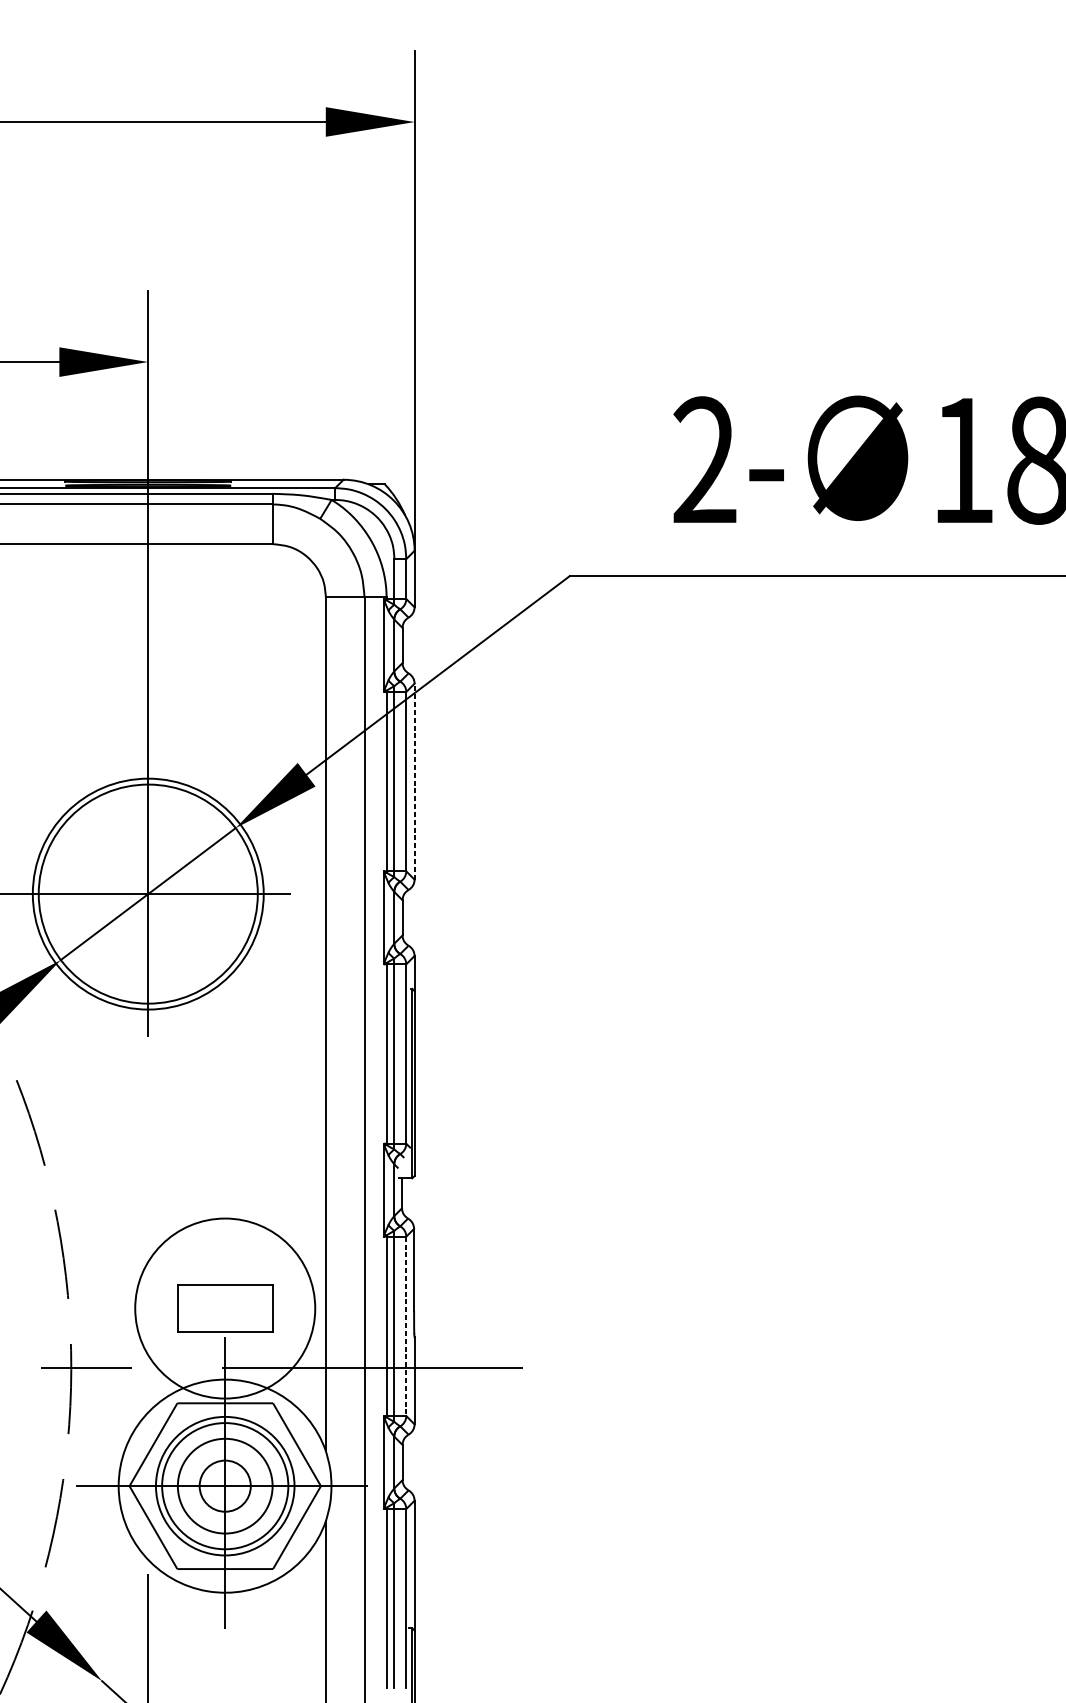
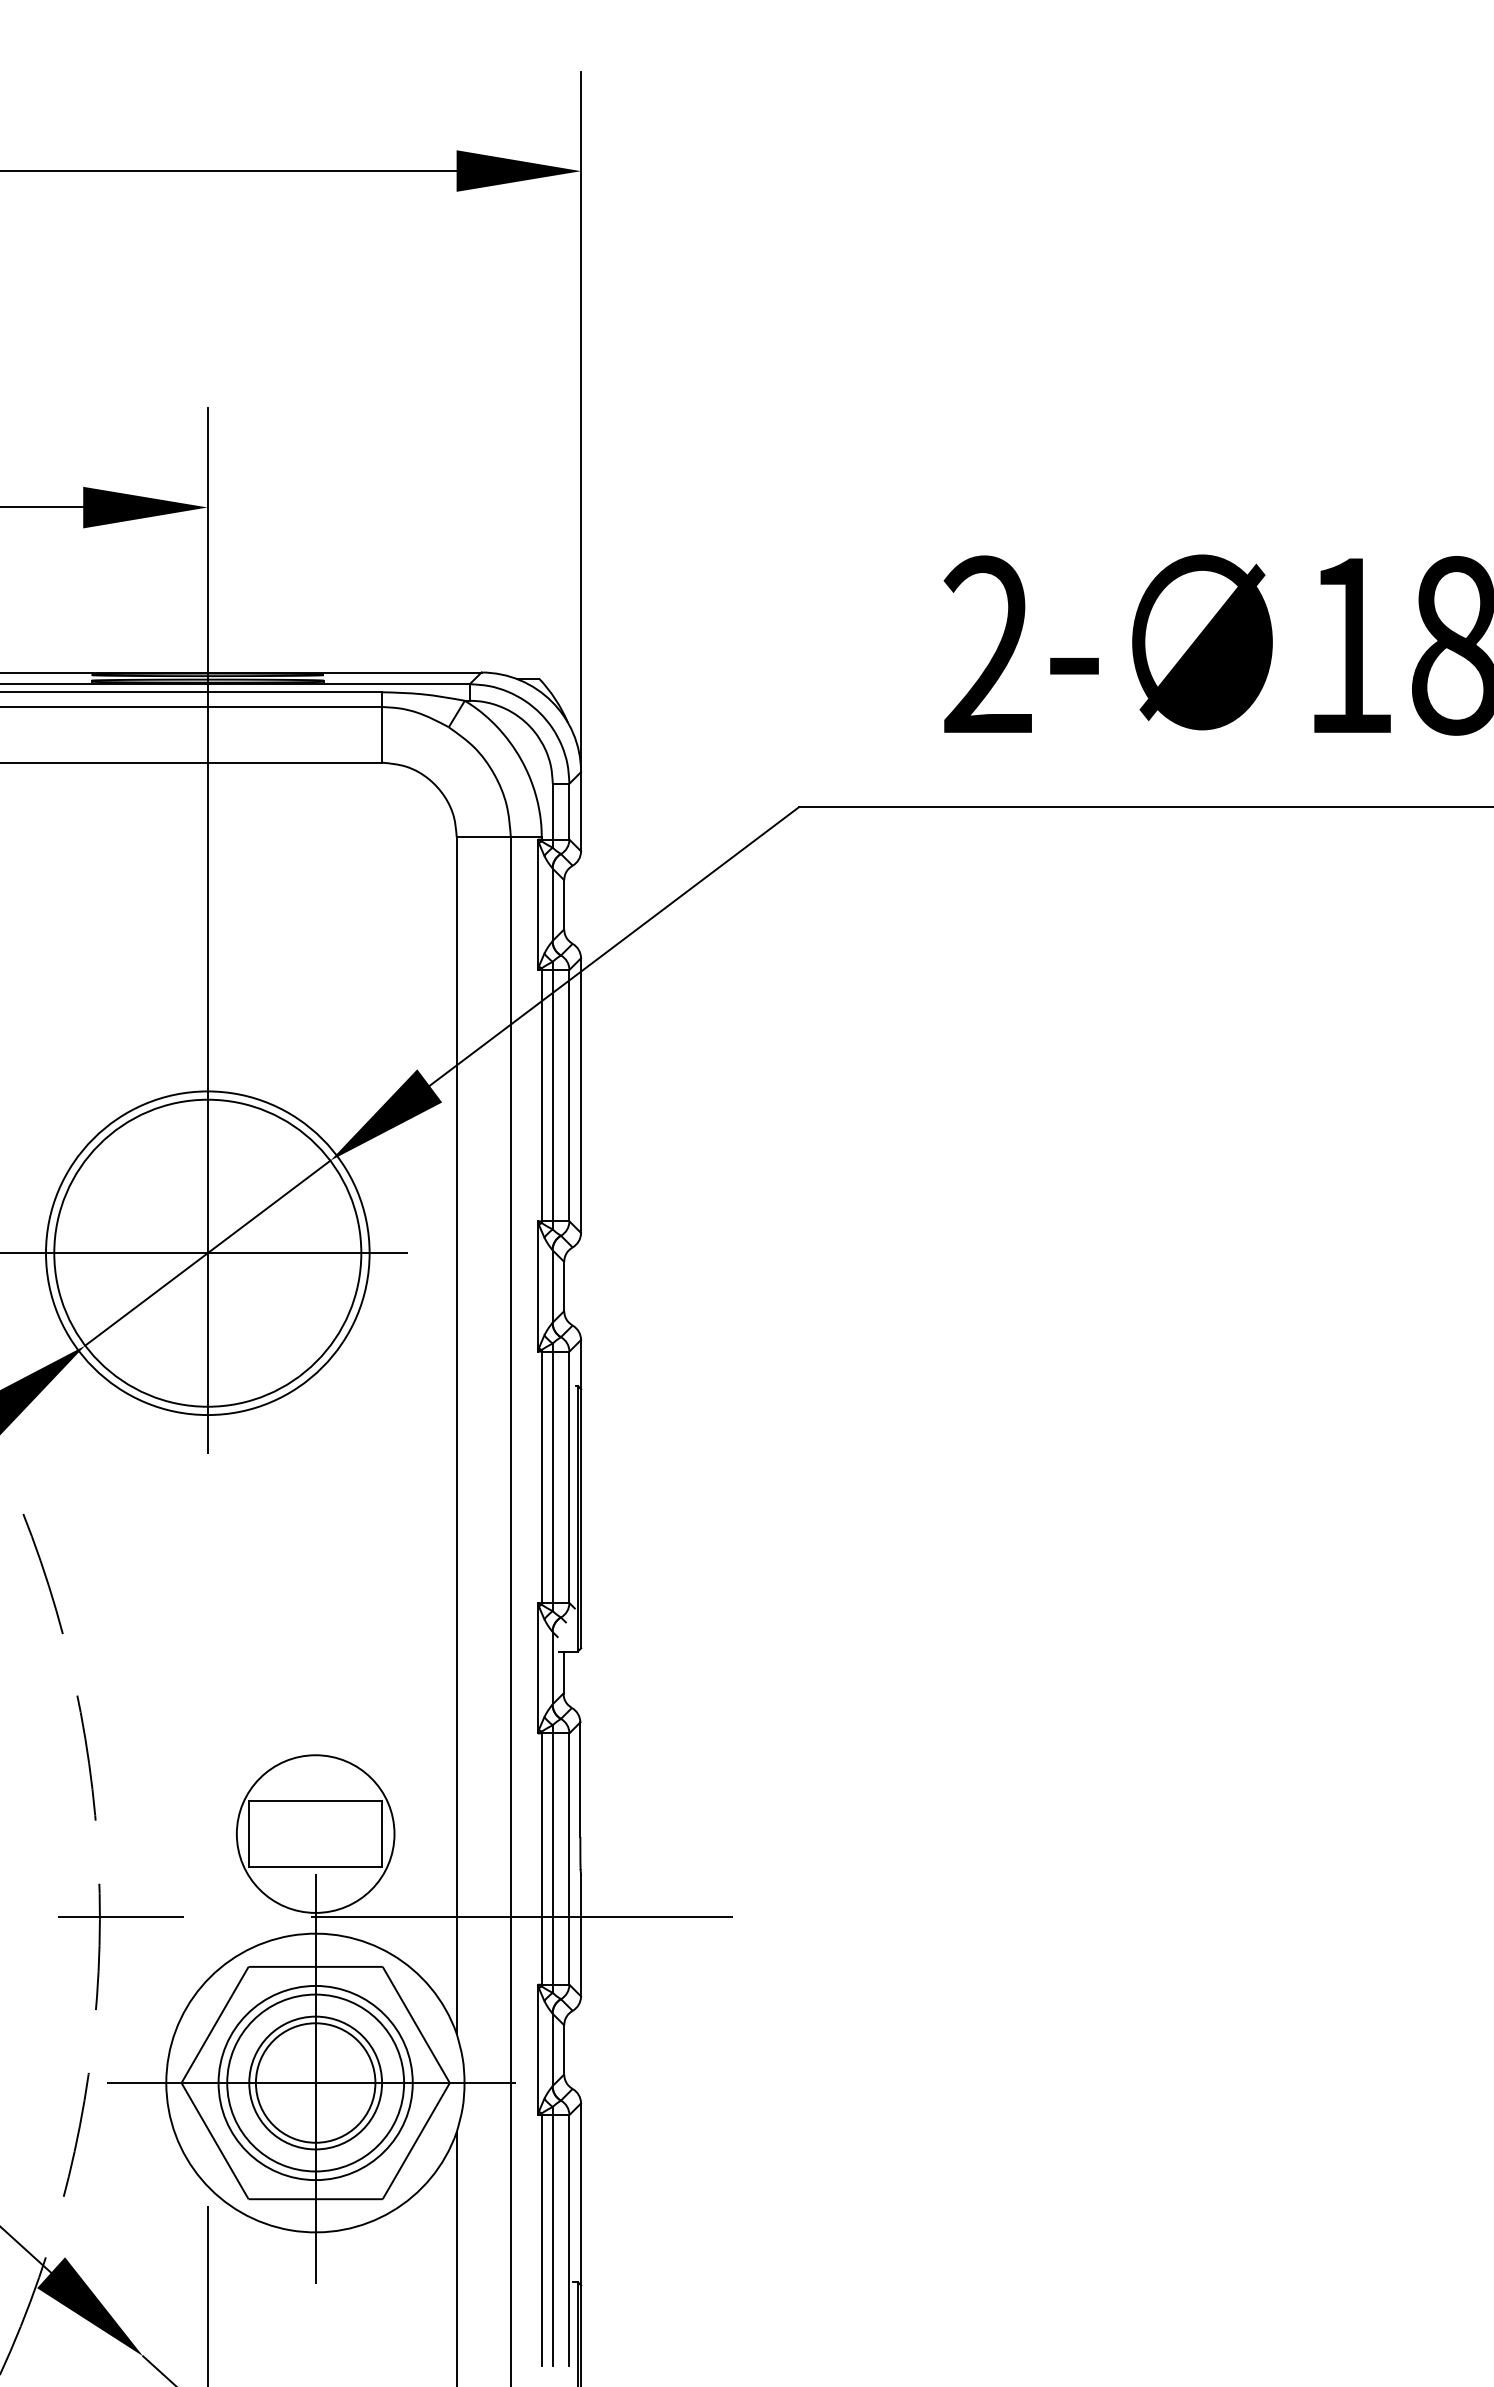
line: (414, 781) -> (581, 1095), dashed -> solid
circle: (225, 1308) -> (315, 1833), size x0.62
line: (406, 1326) -> (569, 1859), dashed -> solid
circle: (225, 1485) -> (315, 2082), size x1.67

